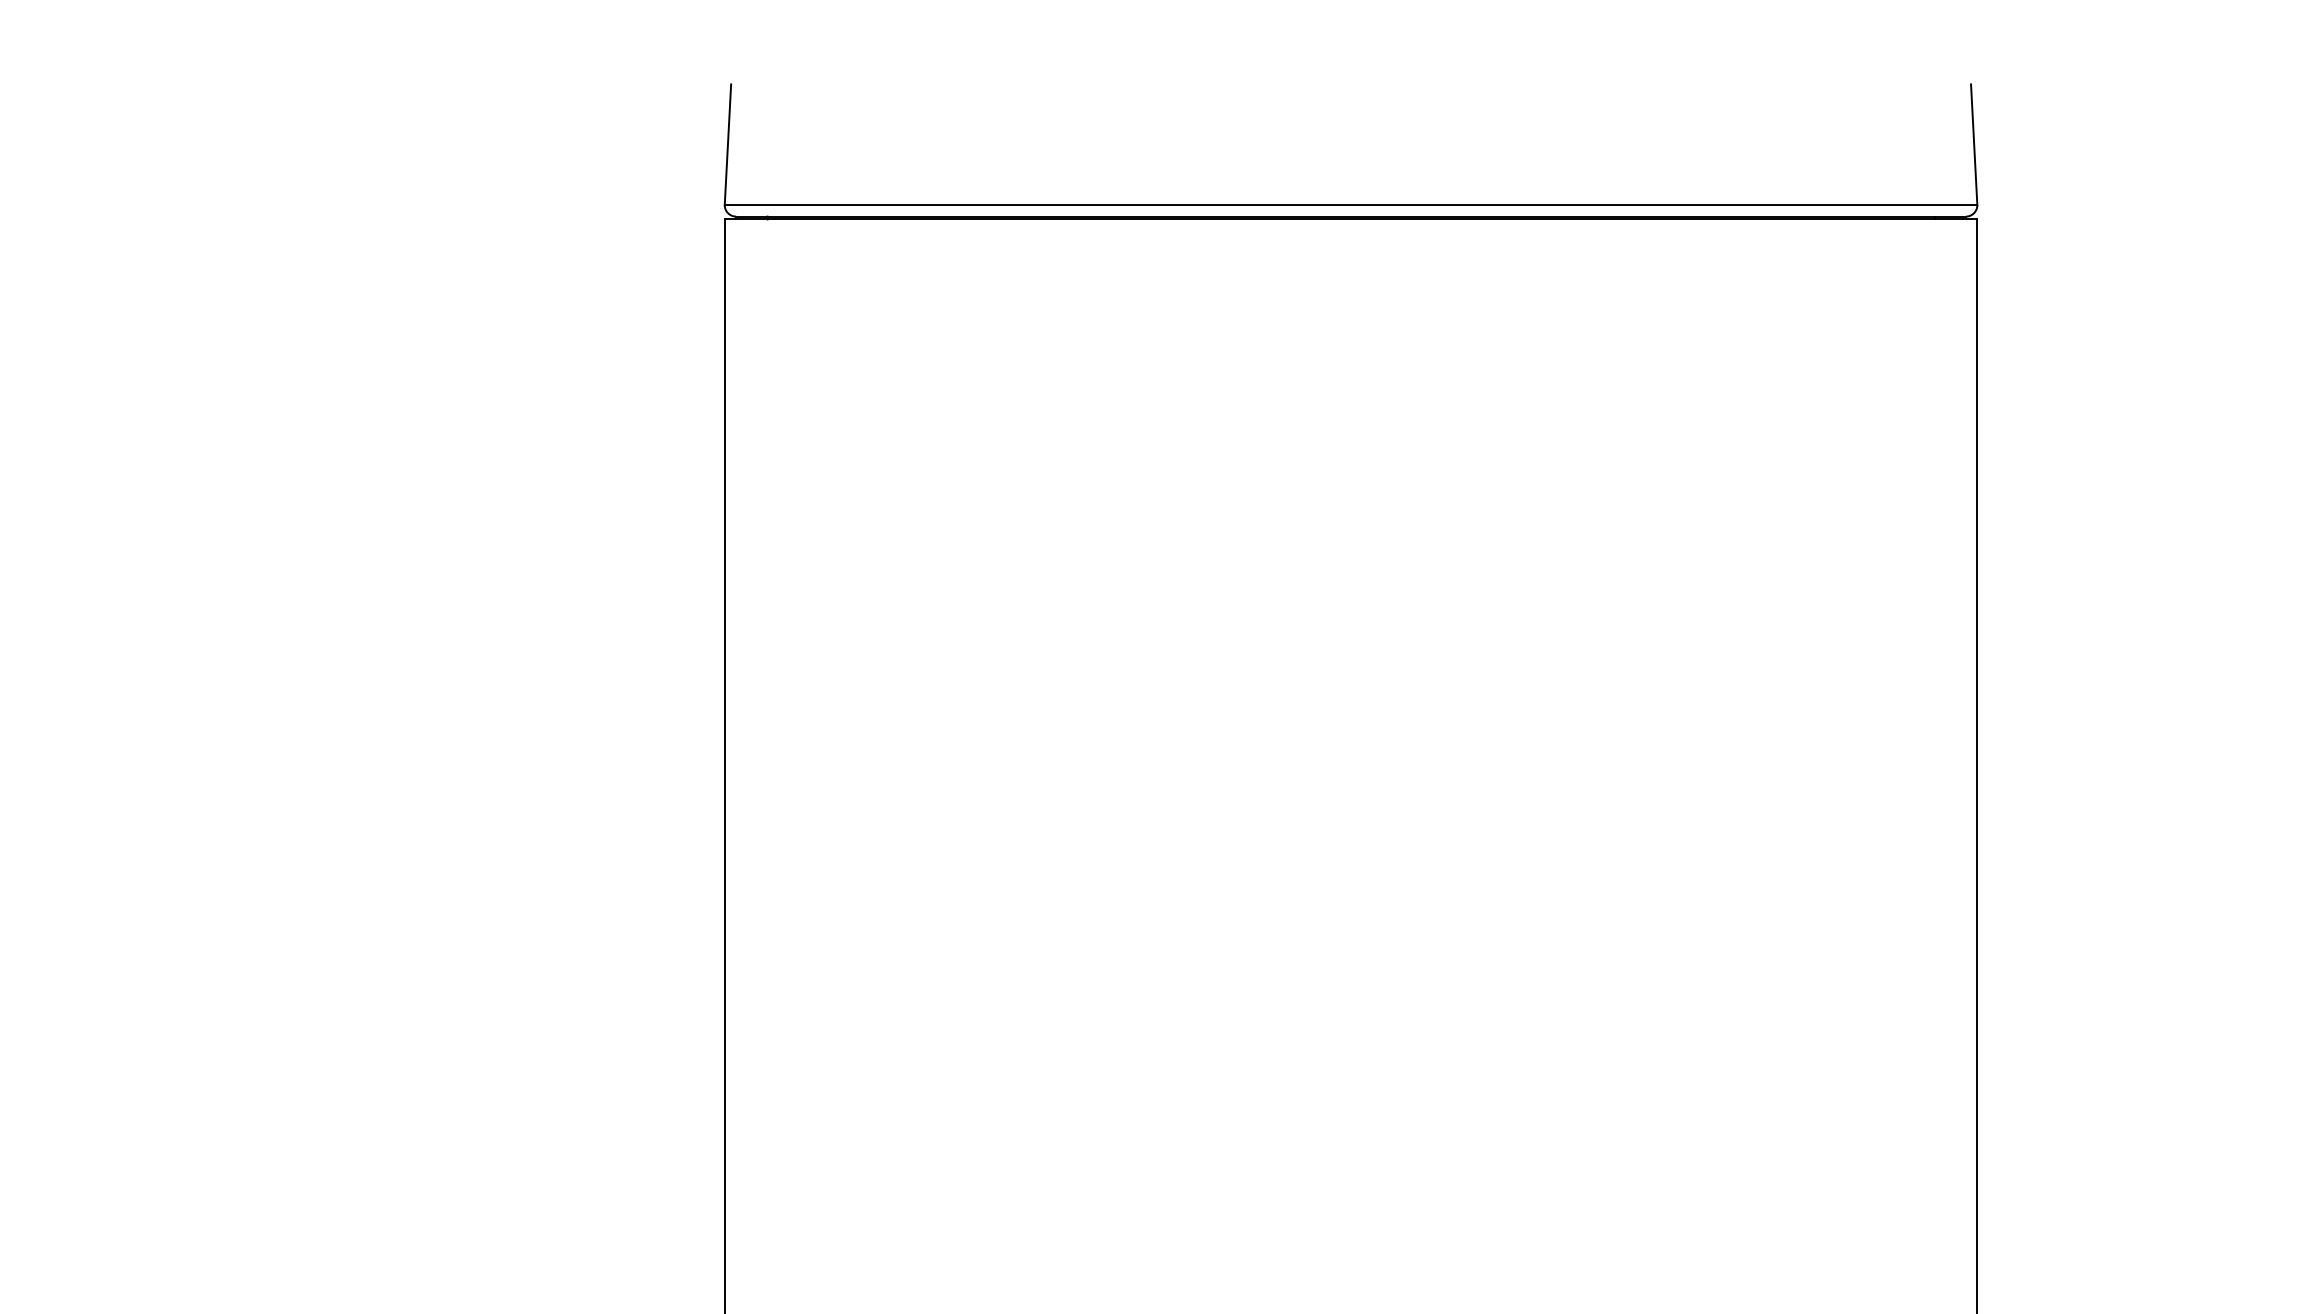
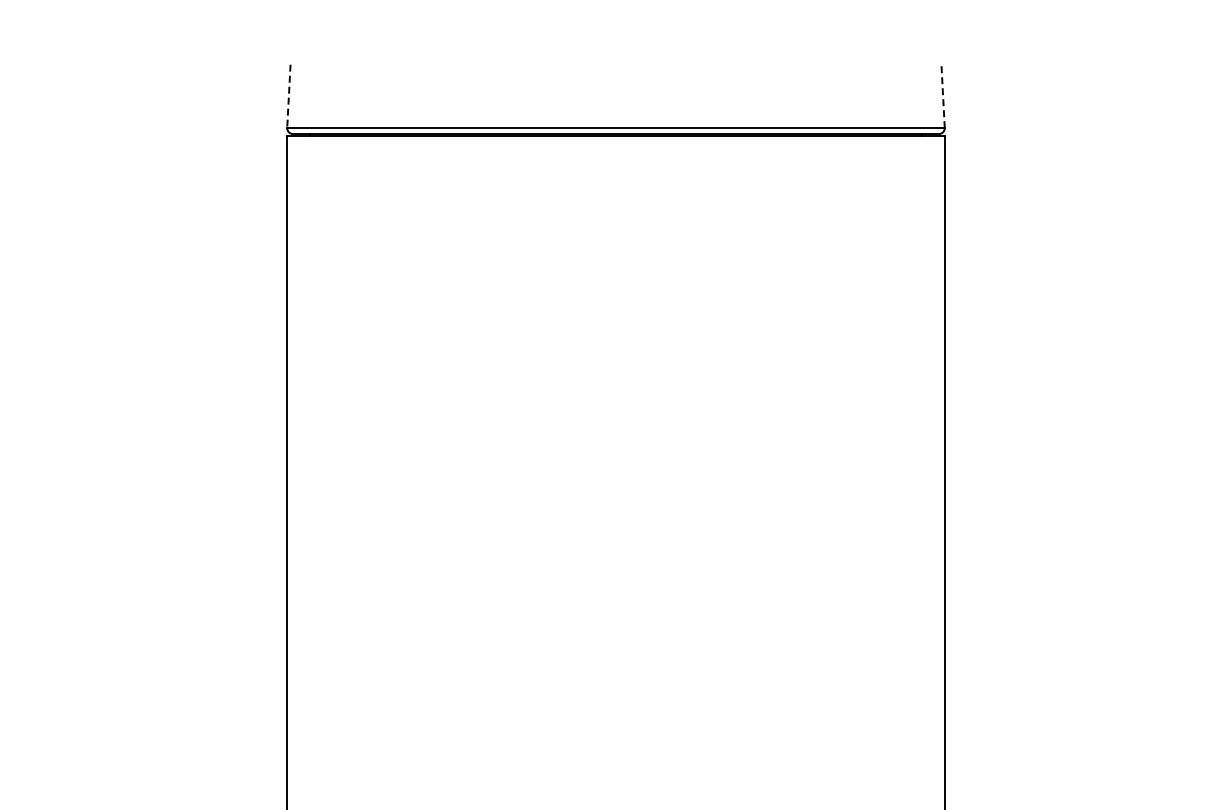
line: (727, 144) -> (288, 96), solid -> dashed
line: (1974, 144) -> (943, 96), solid -> dashed

